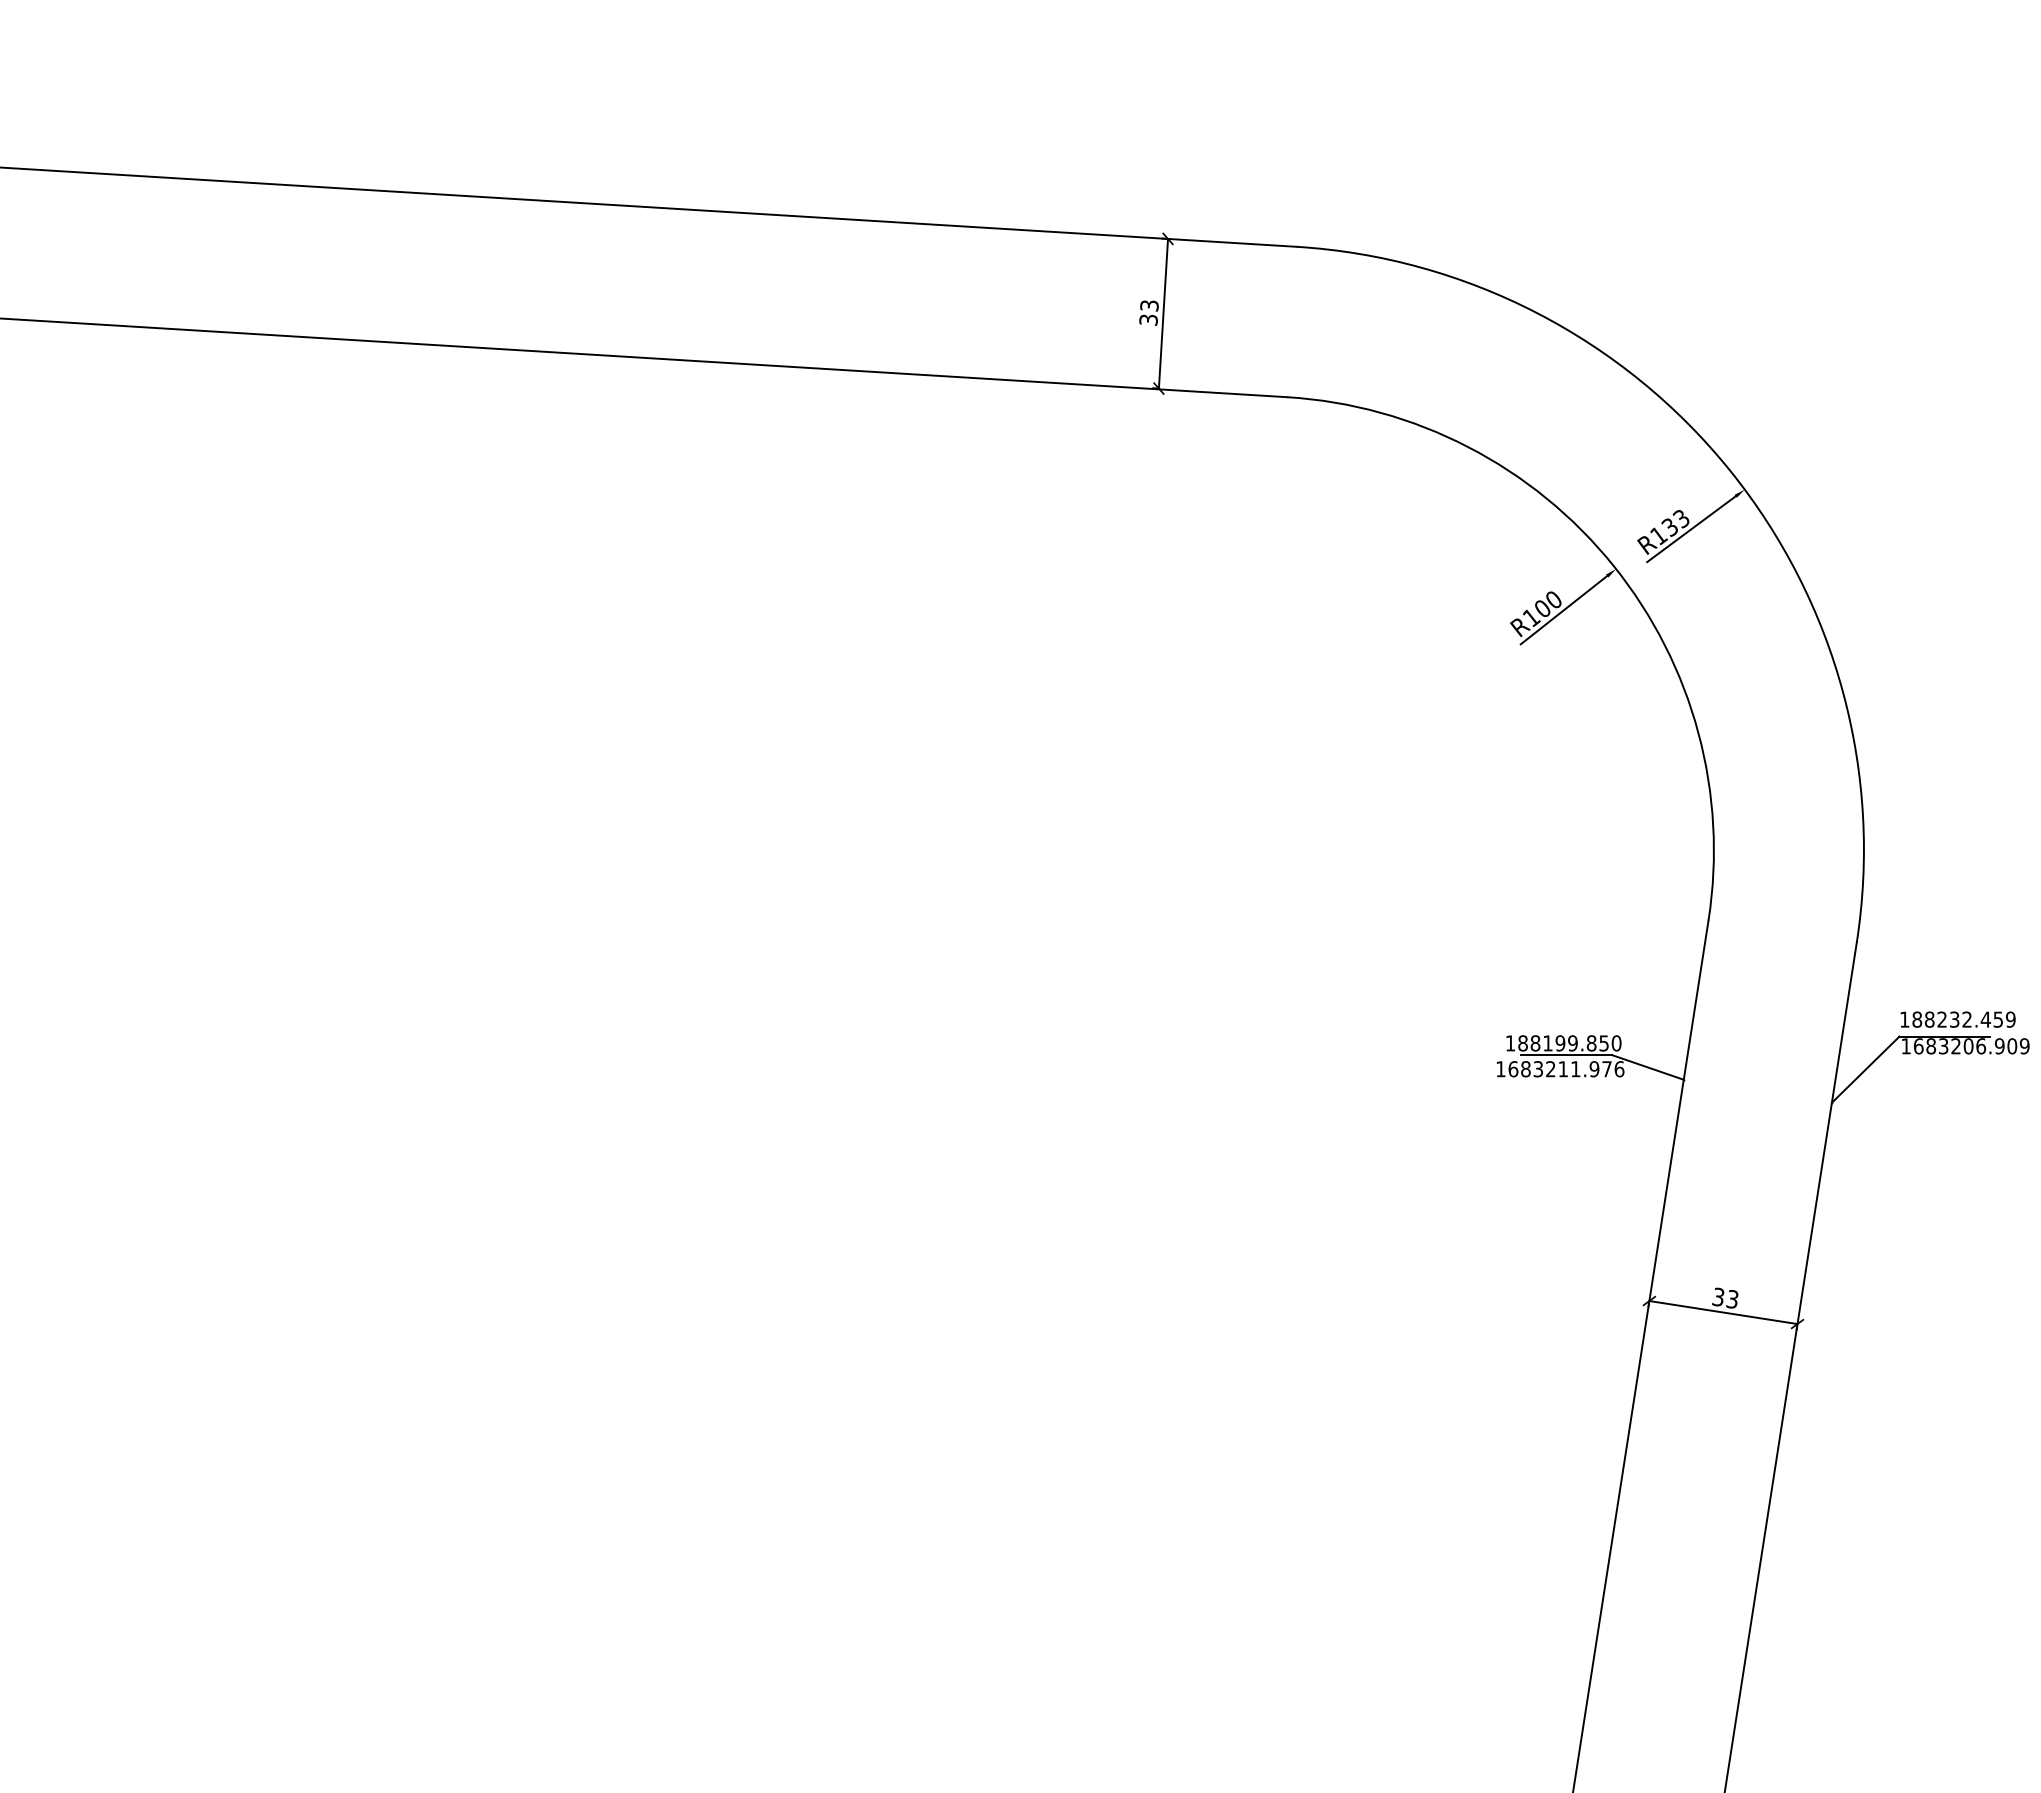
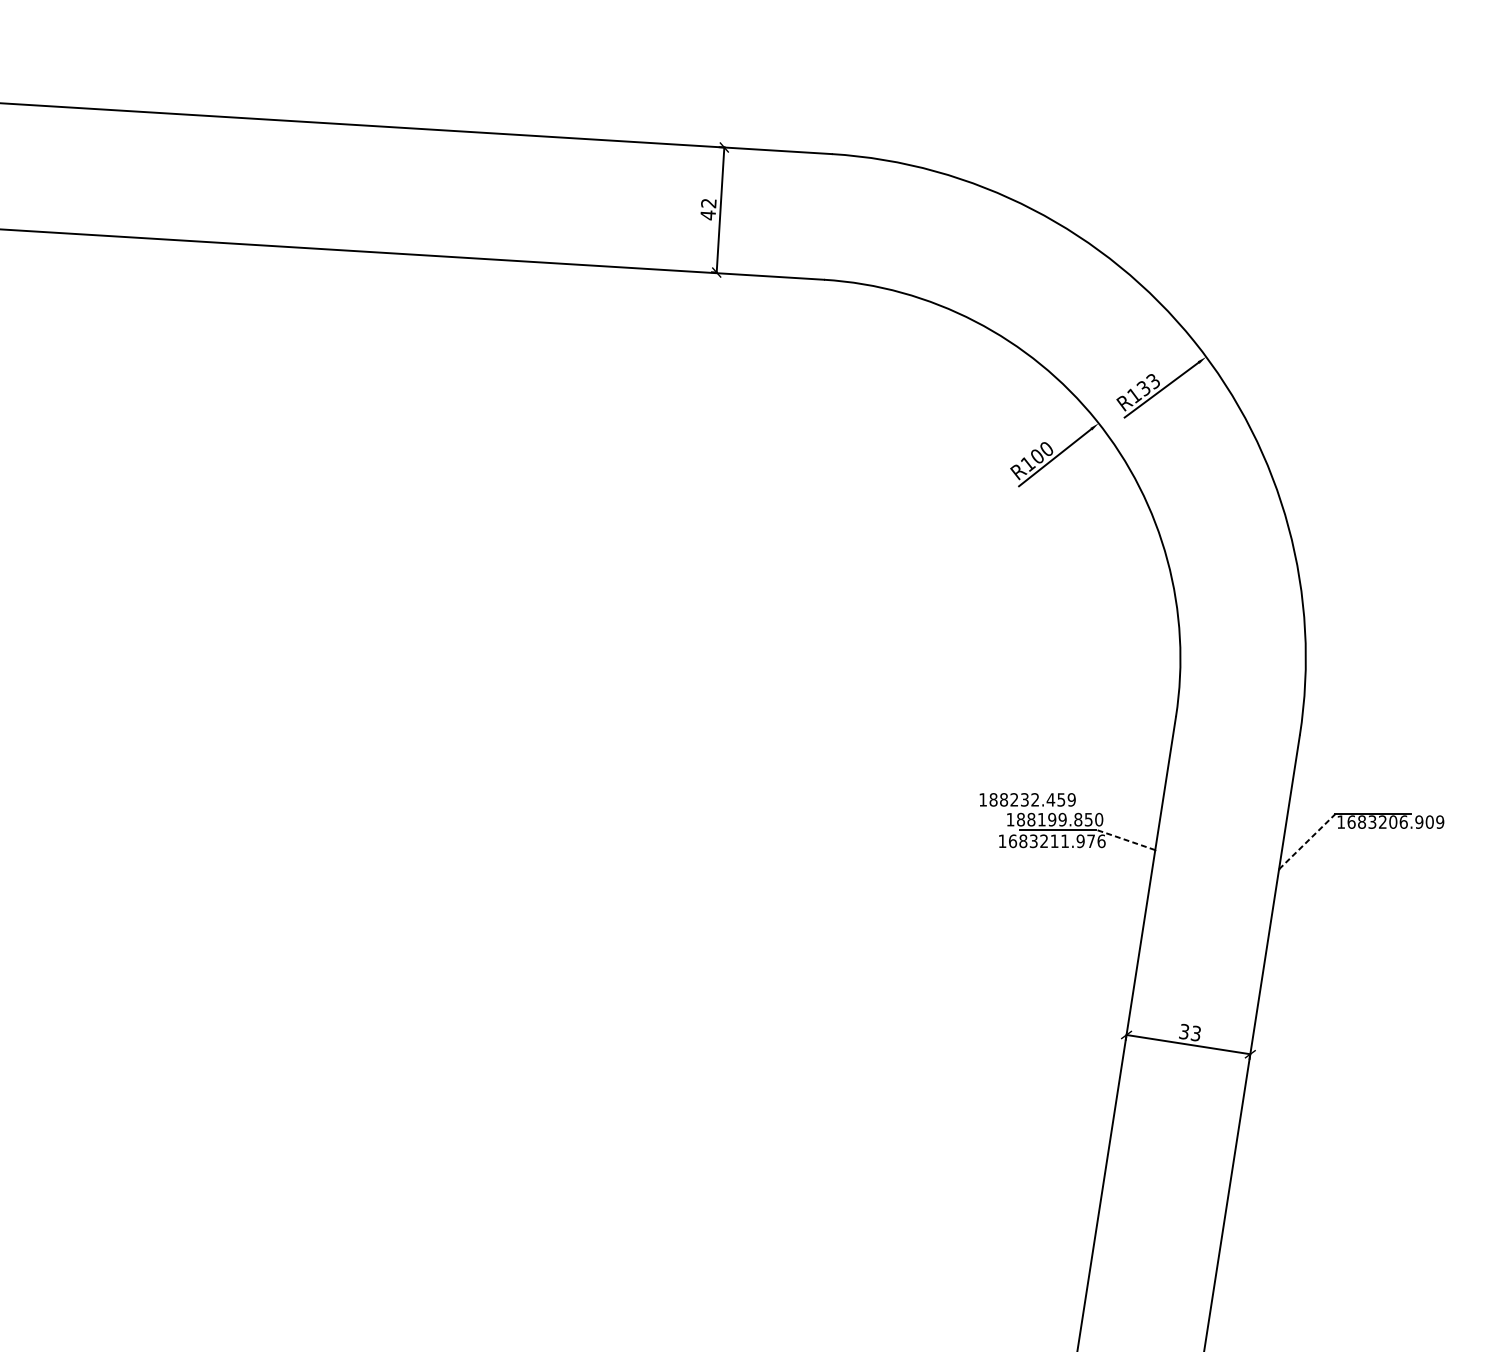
text: (1148, 313) -> (708, 209), 33 -> 42
text: (1957, 1019) -> (1027, 799), moved
line: (1648, 1067) -> (1125, 839), solid -> dashed
line: (1866, 1069) -> (1307, 841), solid -> dashed

